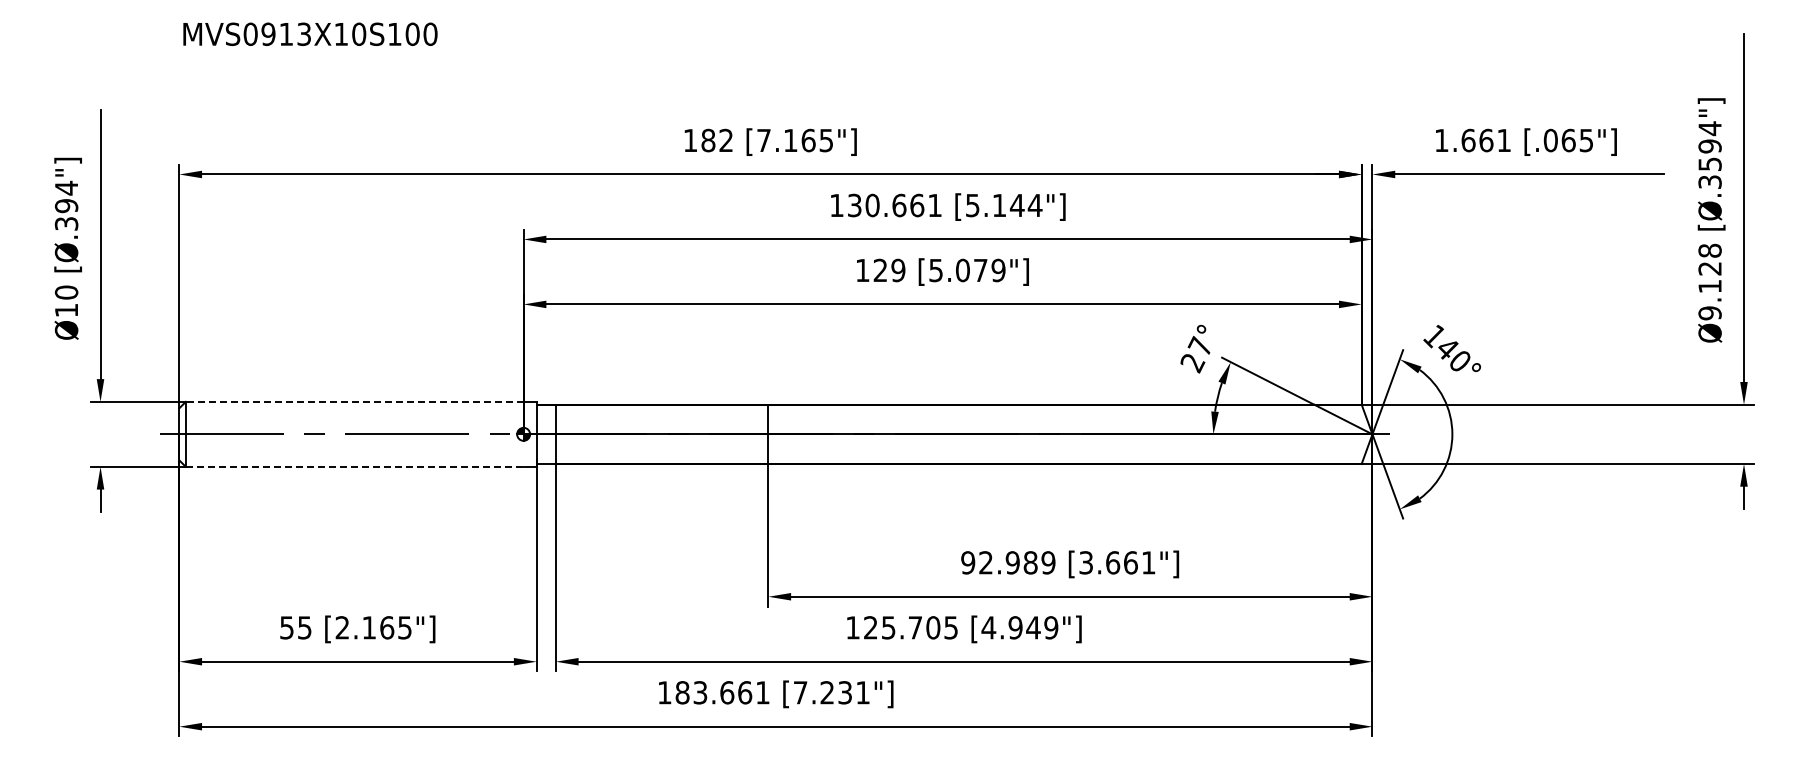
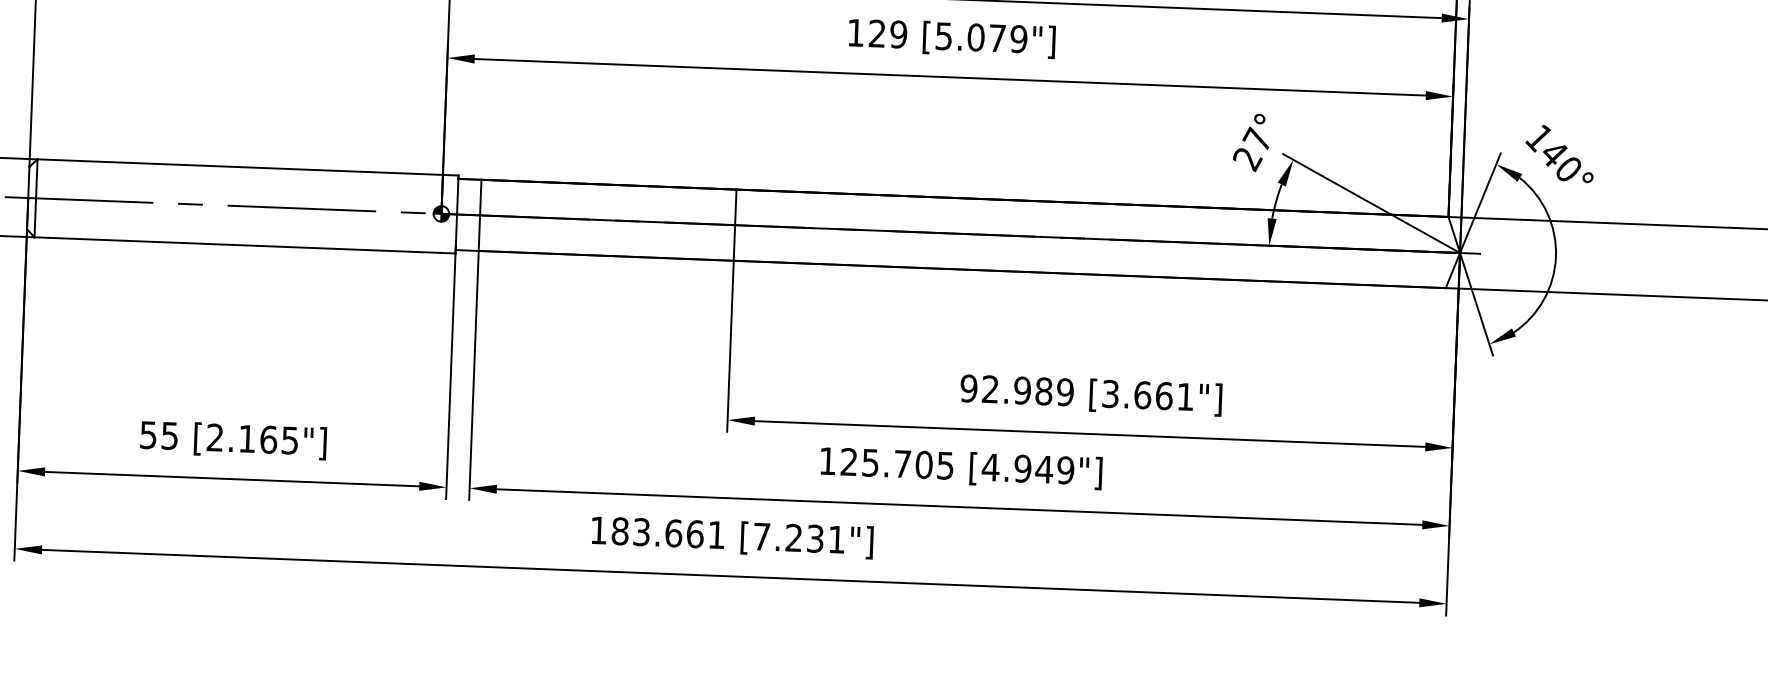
line: (354, 401) -> (239, 166), dashed -> solid
line: (354, 466) -> (236, 244), dashed -> solid

